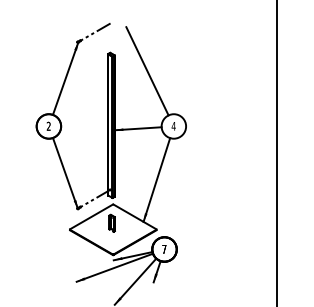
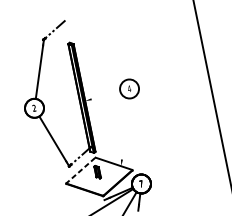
line: (147, 71) -> (100, 51), removed
line: (137, 128) -> (102, 96), removed
line: (156, 179) -> (124, 132), removed
line: (91, 216) -> (80, 170), solid -> dashed

